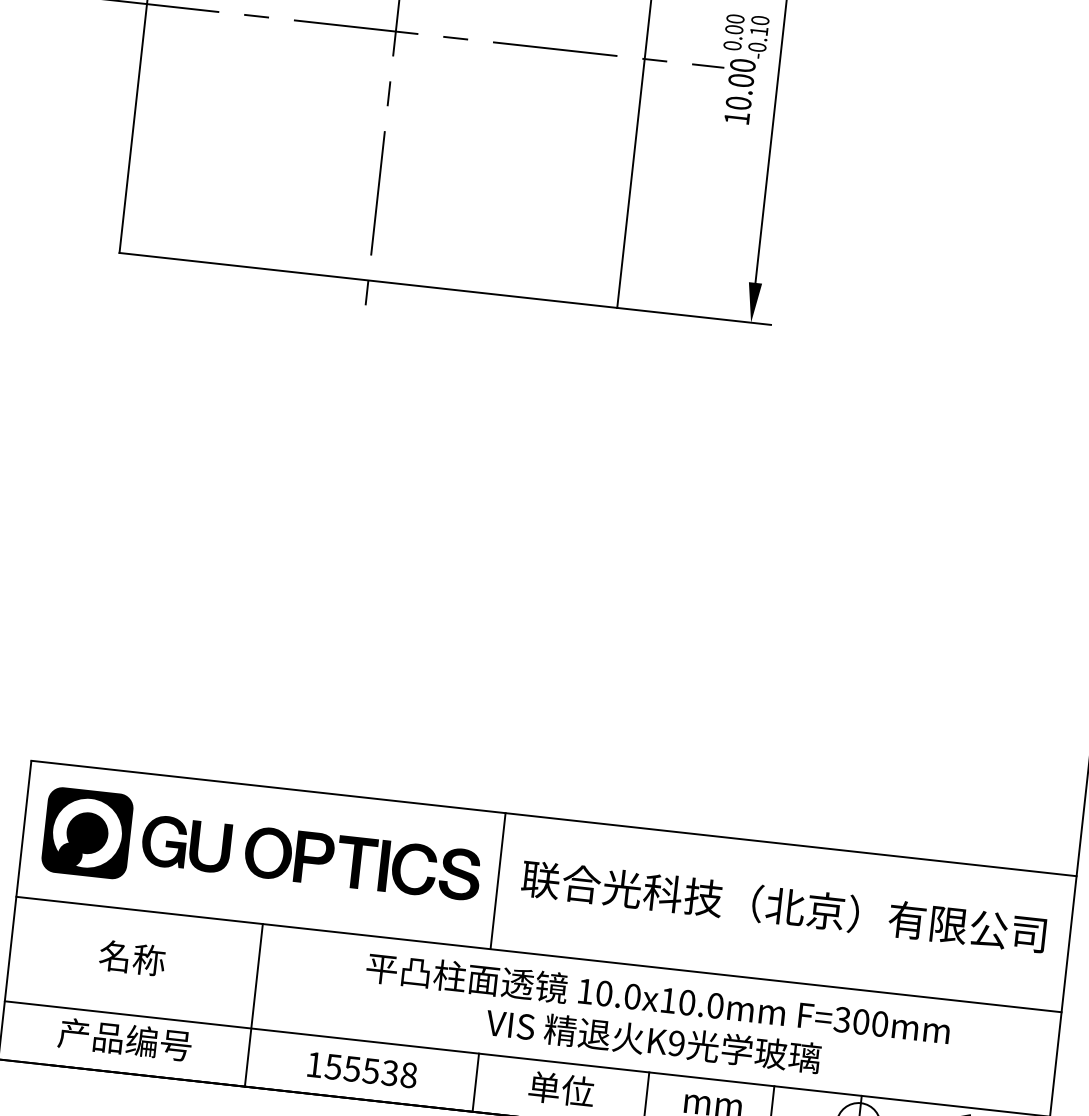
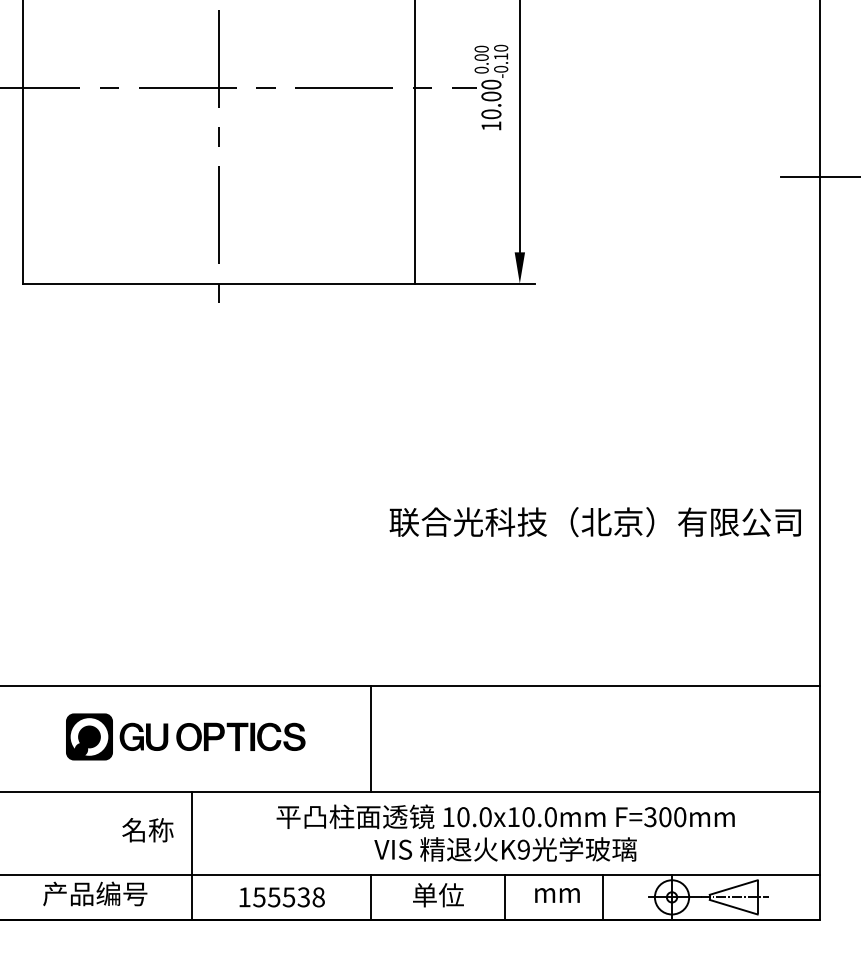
part: (262, 851) -> (185, 736), size x0.7
text: (782, 906) -> (594, 522), moved
text: (131, 958) -> (147, 830), moved

